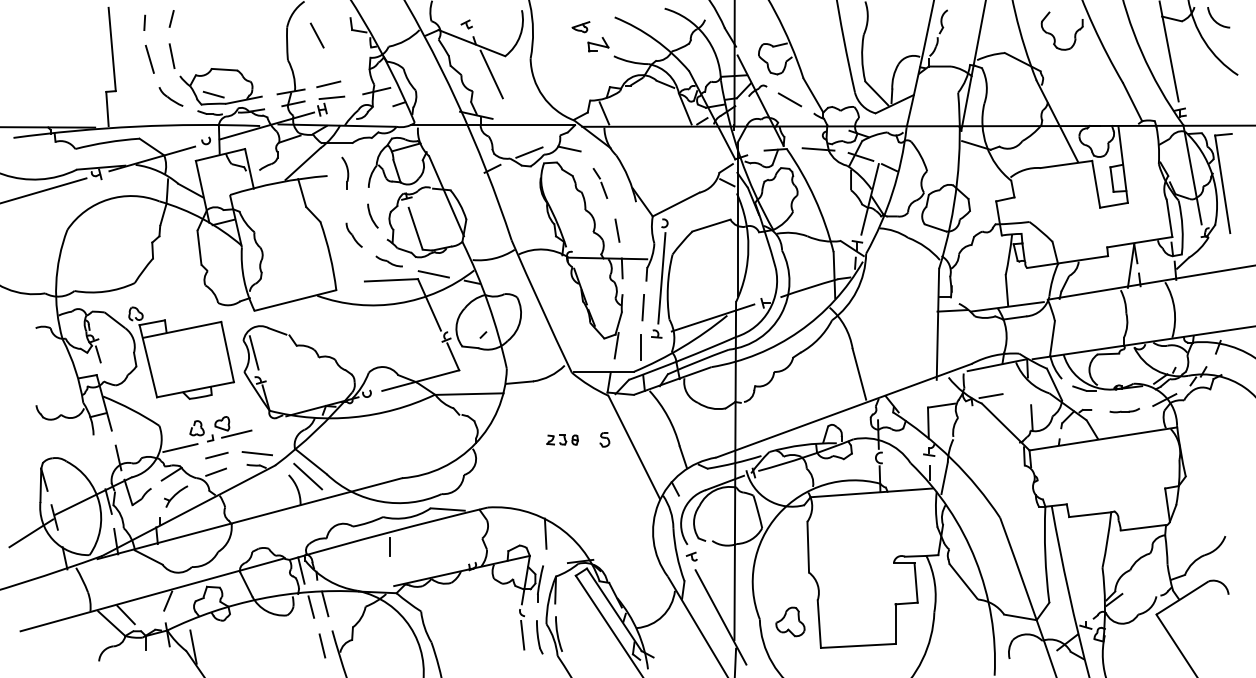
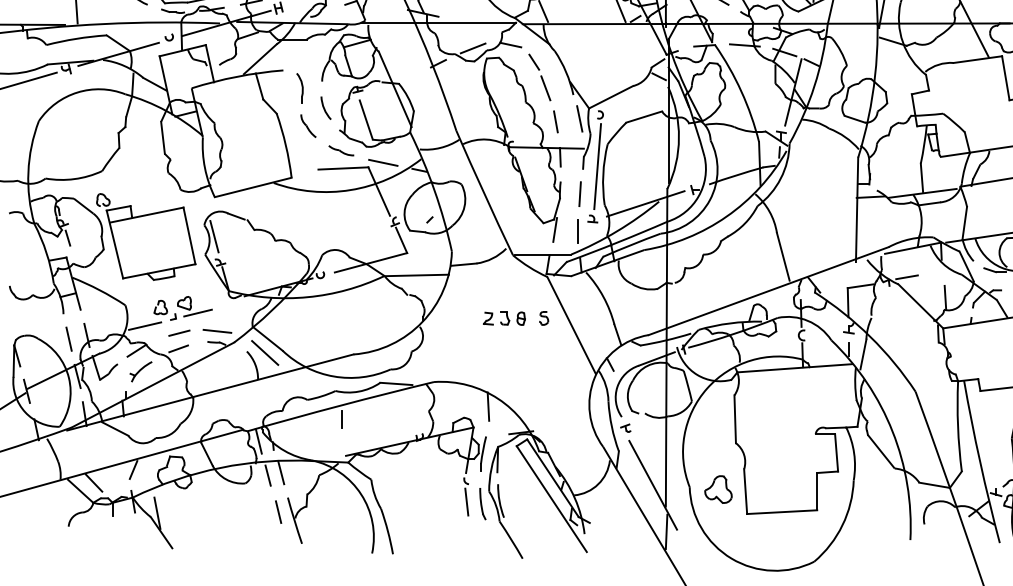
part: (345, 172) -> (300, 87), moved
part: (600, 183) -> (539, 77), size x1.67
line: (642, 227) -> (579, 118), added
part: (562, 439) -> (504, 318), size x1.43
line: (99, 461) -> (69, 338), added

